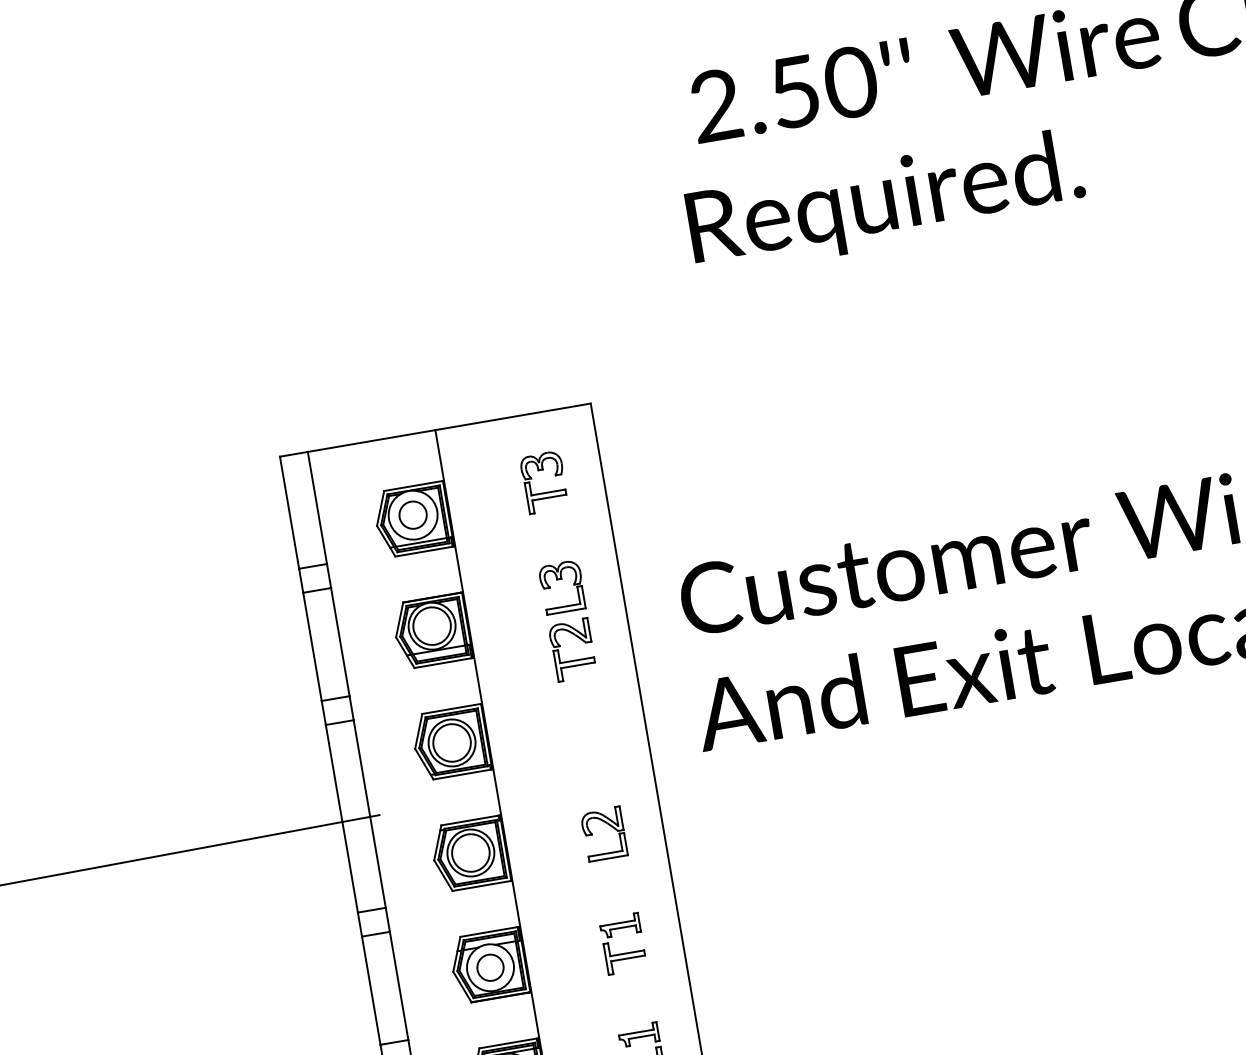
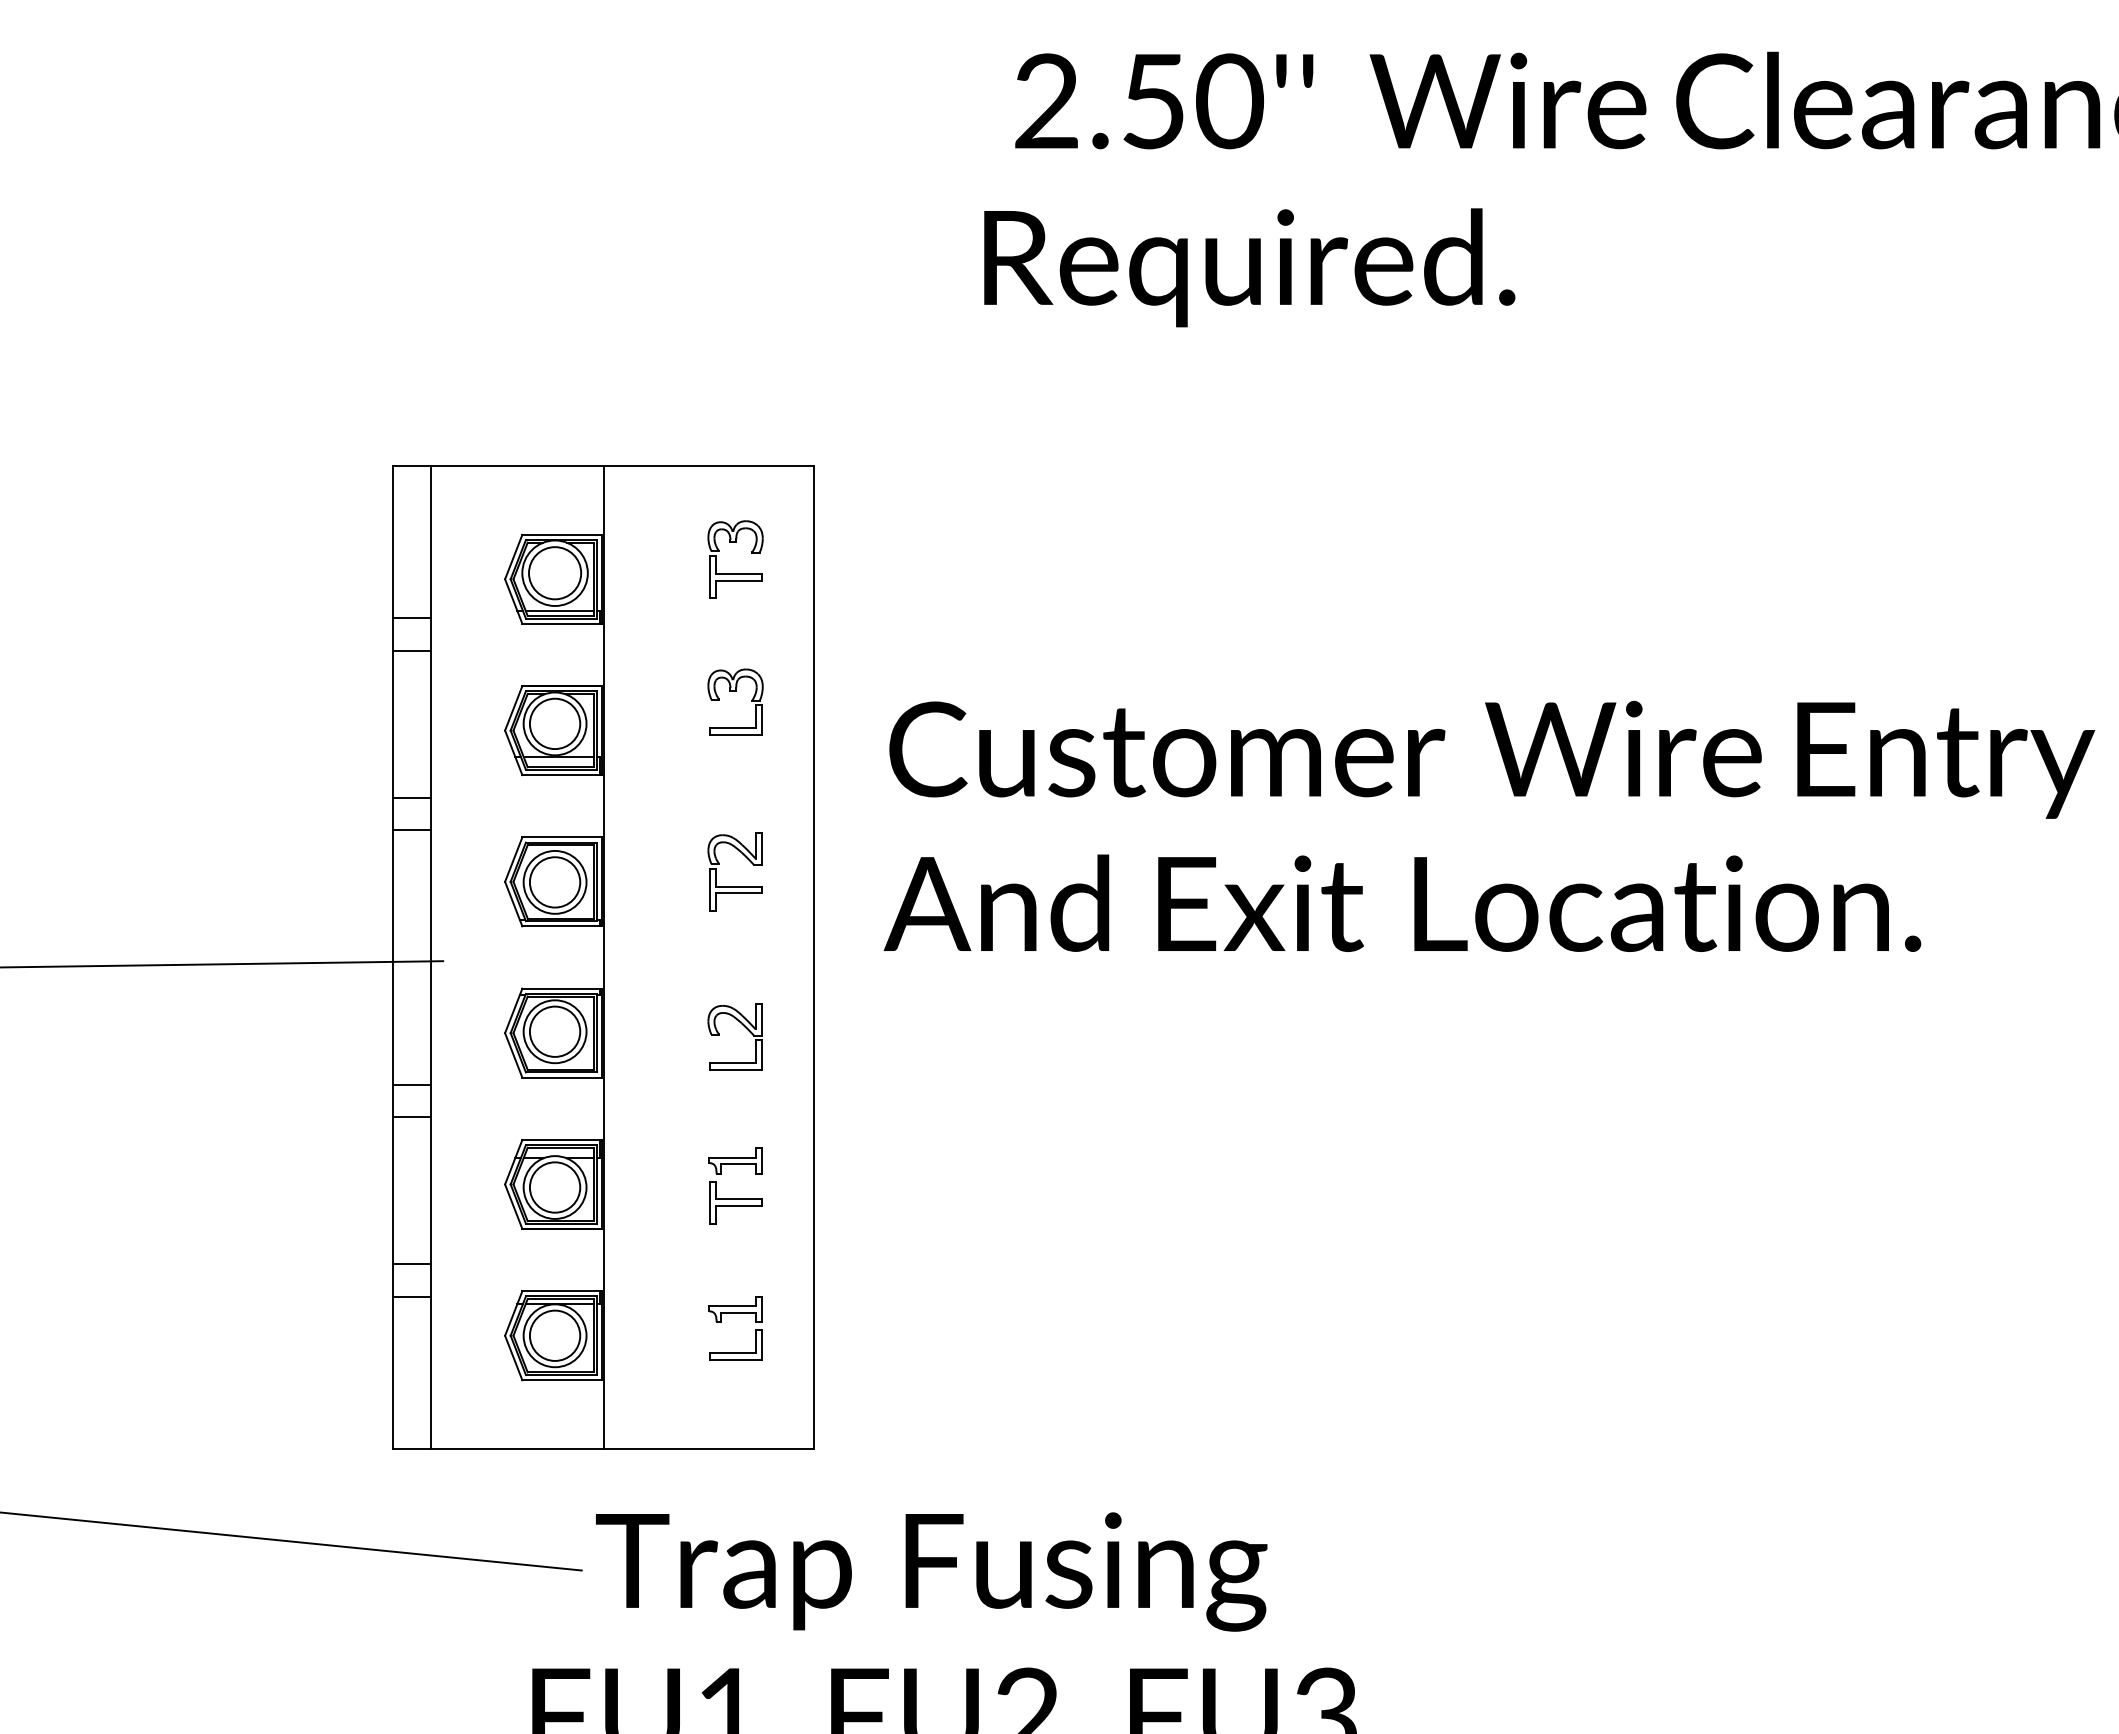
circle: (413, 515) -> (555, 573), size x1.43
part: (574, 660) -> (734, 886), moved
circle: (490, 967) -> (554, 1187), size x1.43

